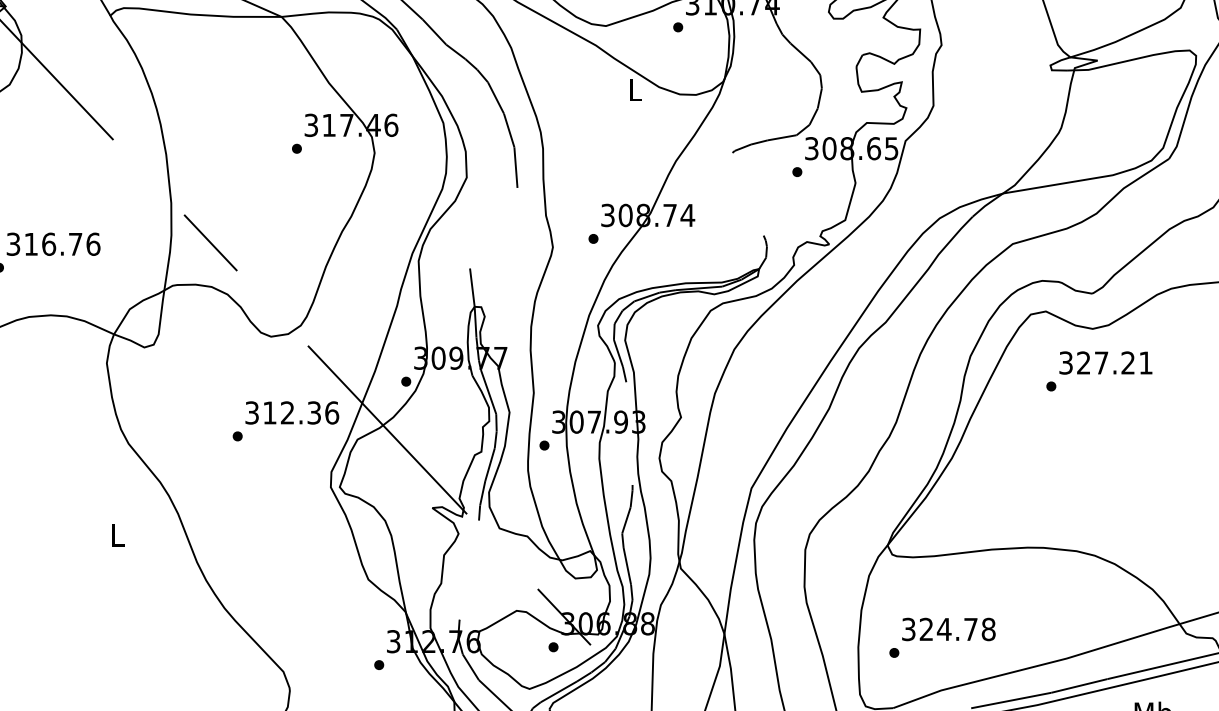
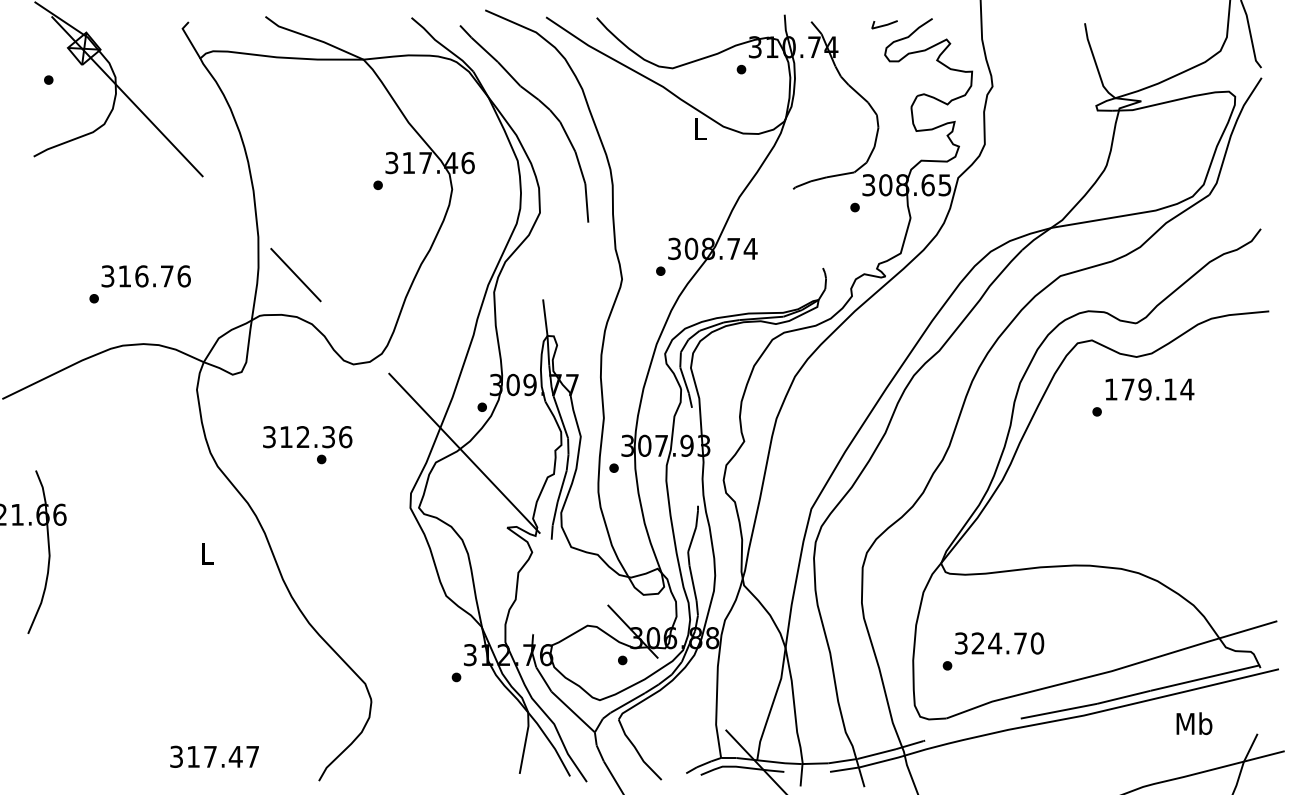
text: (1106, 362) -> (1149, 389), 327.21 -> 179.14
text: (292, 413) -> (307, 437), moved
text: (988, 629) -> (1037, 643), 324.78 -> 324.70

